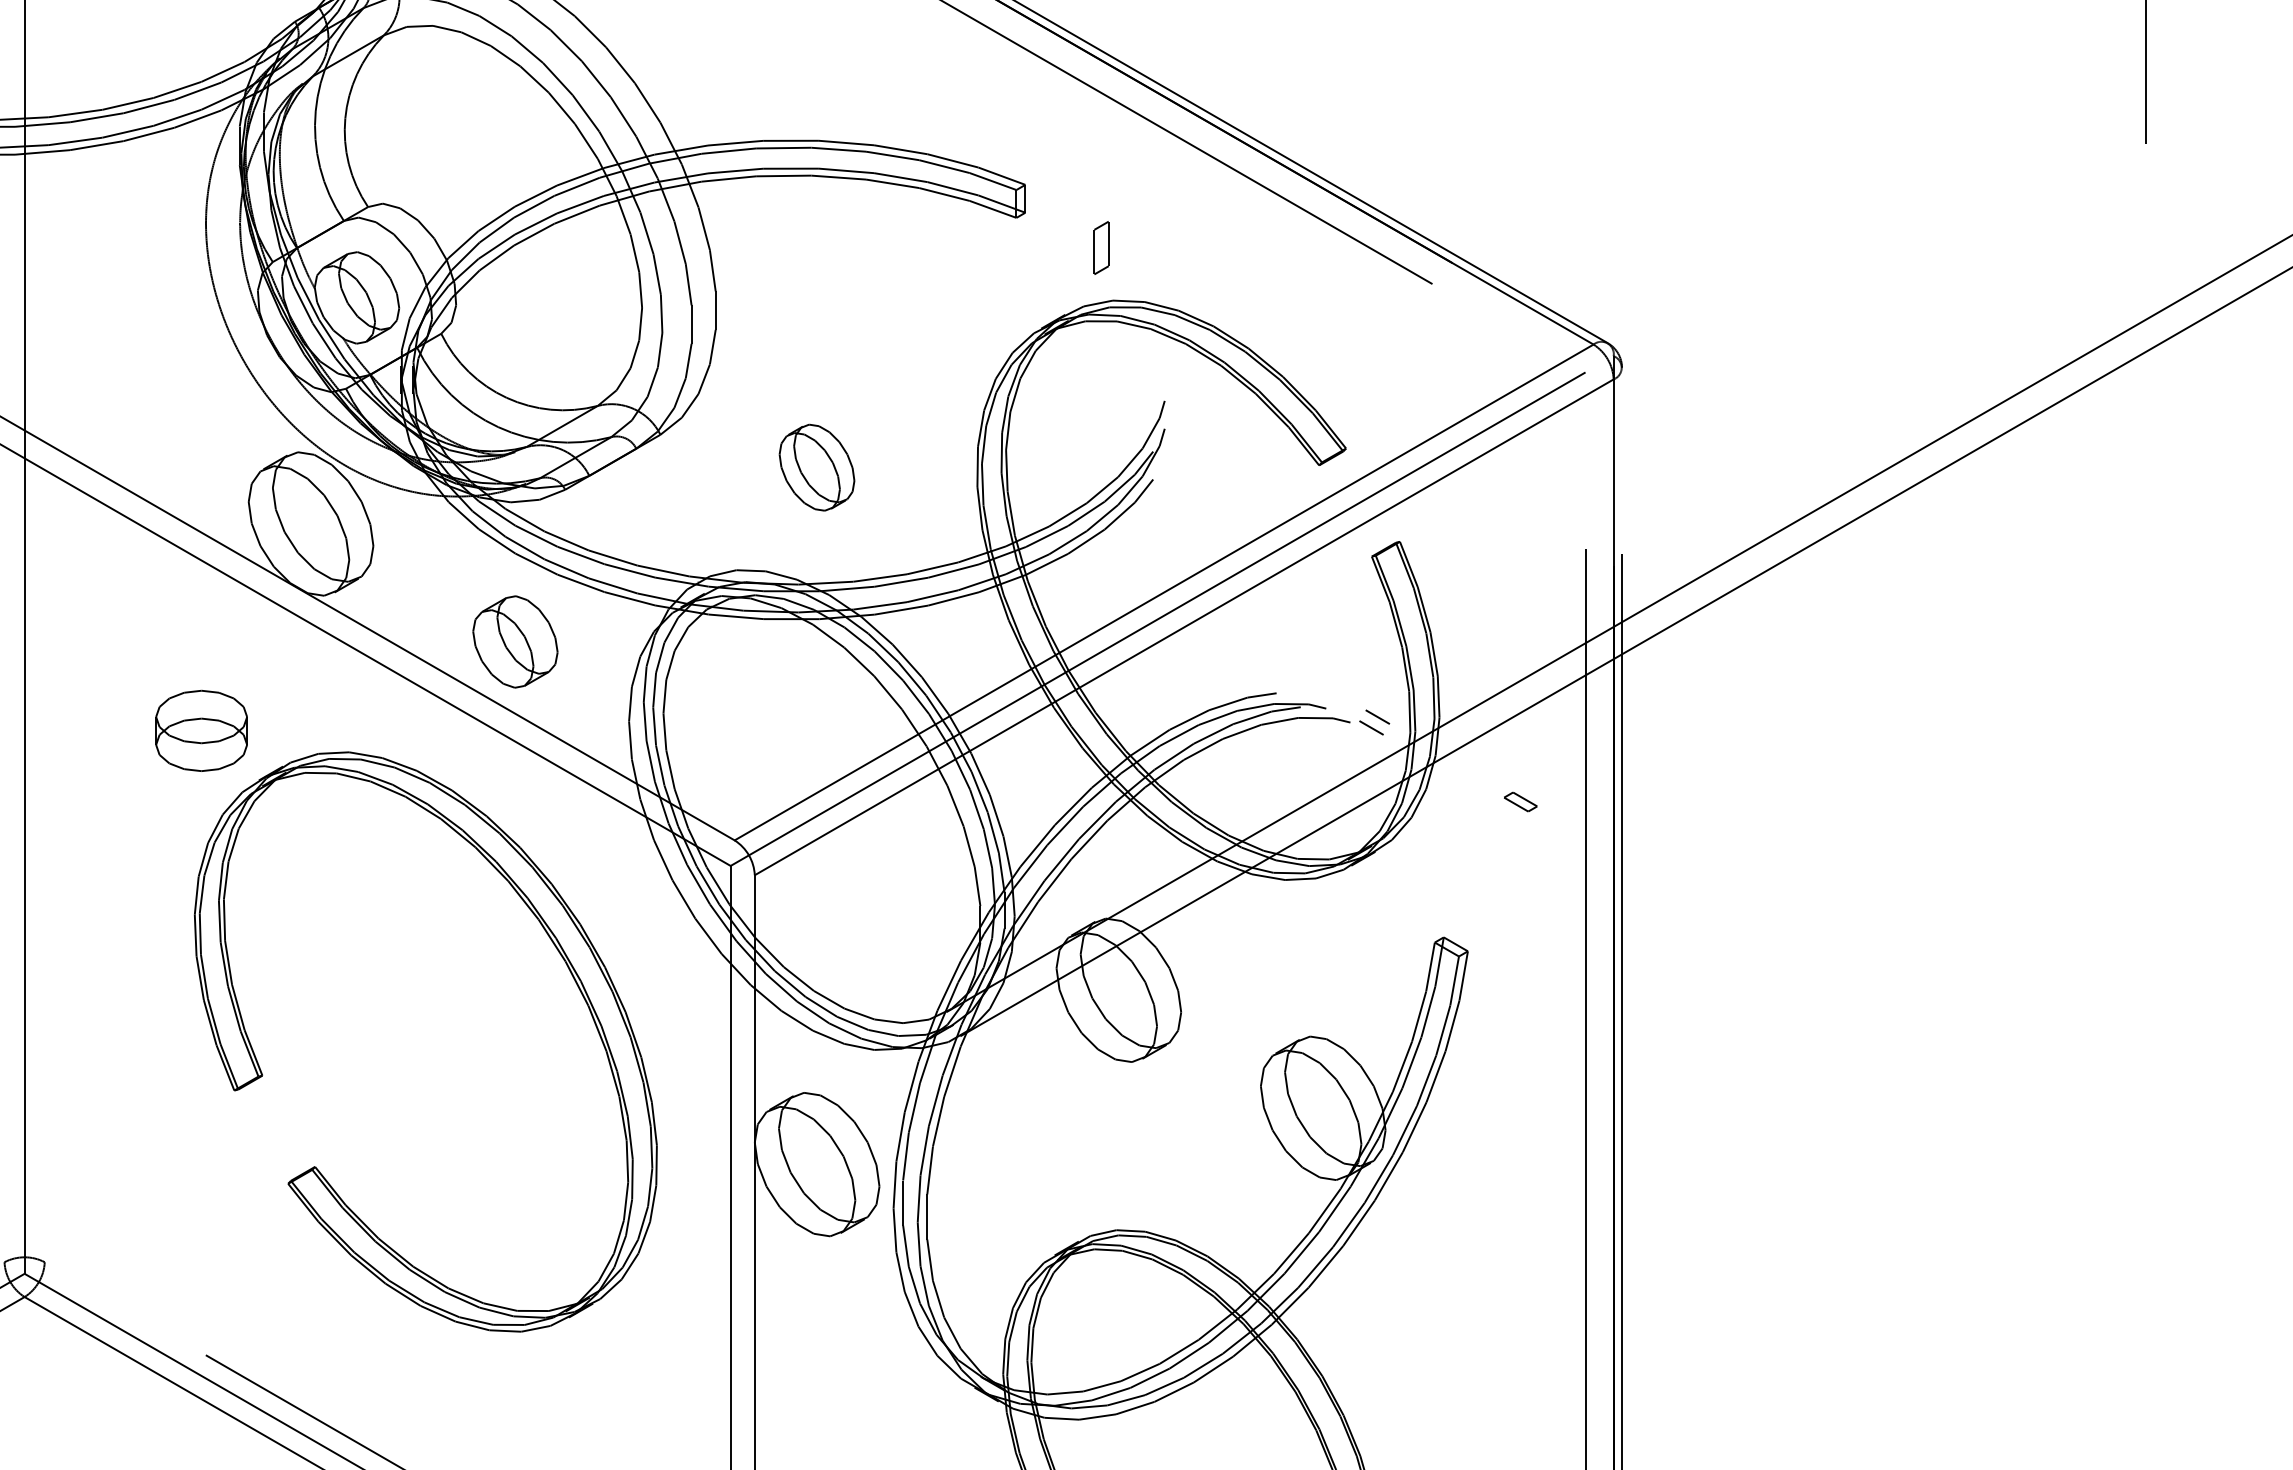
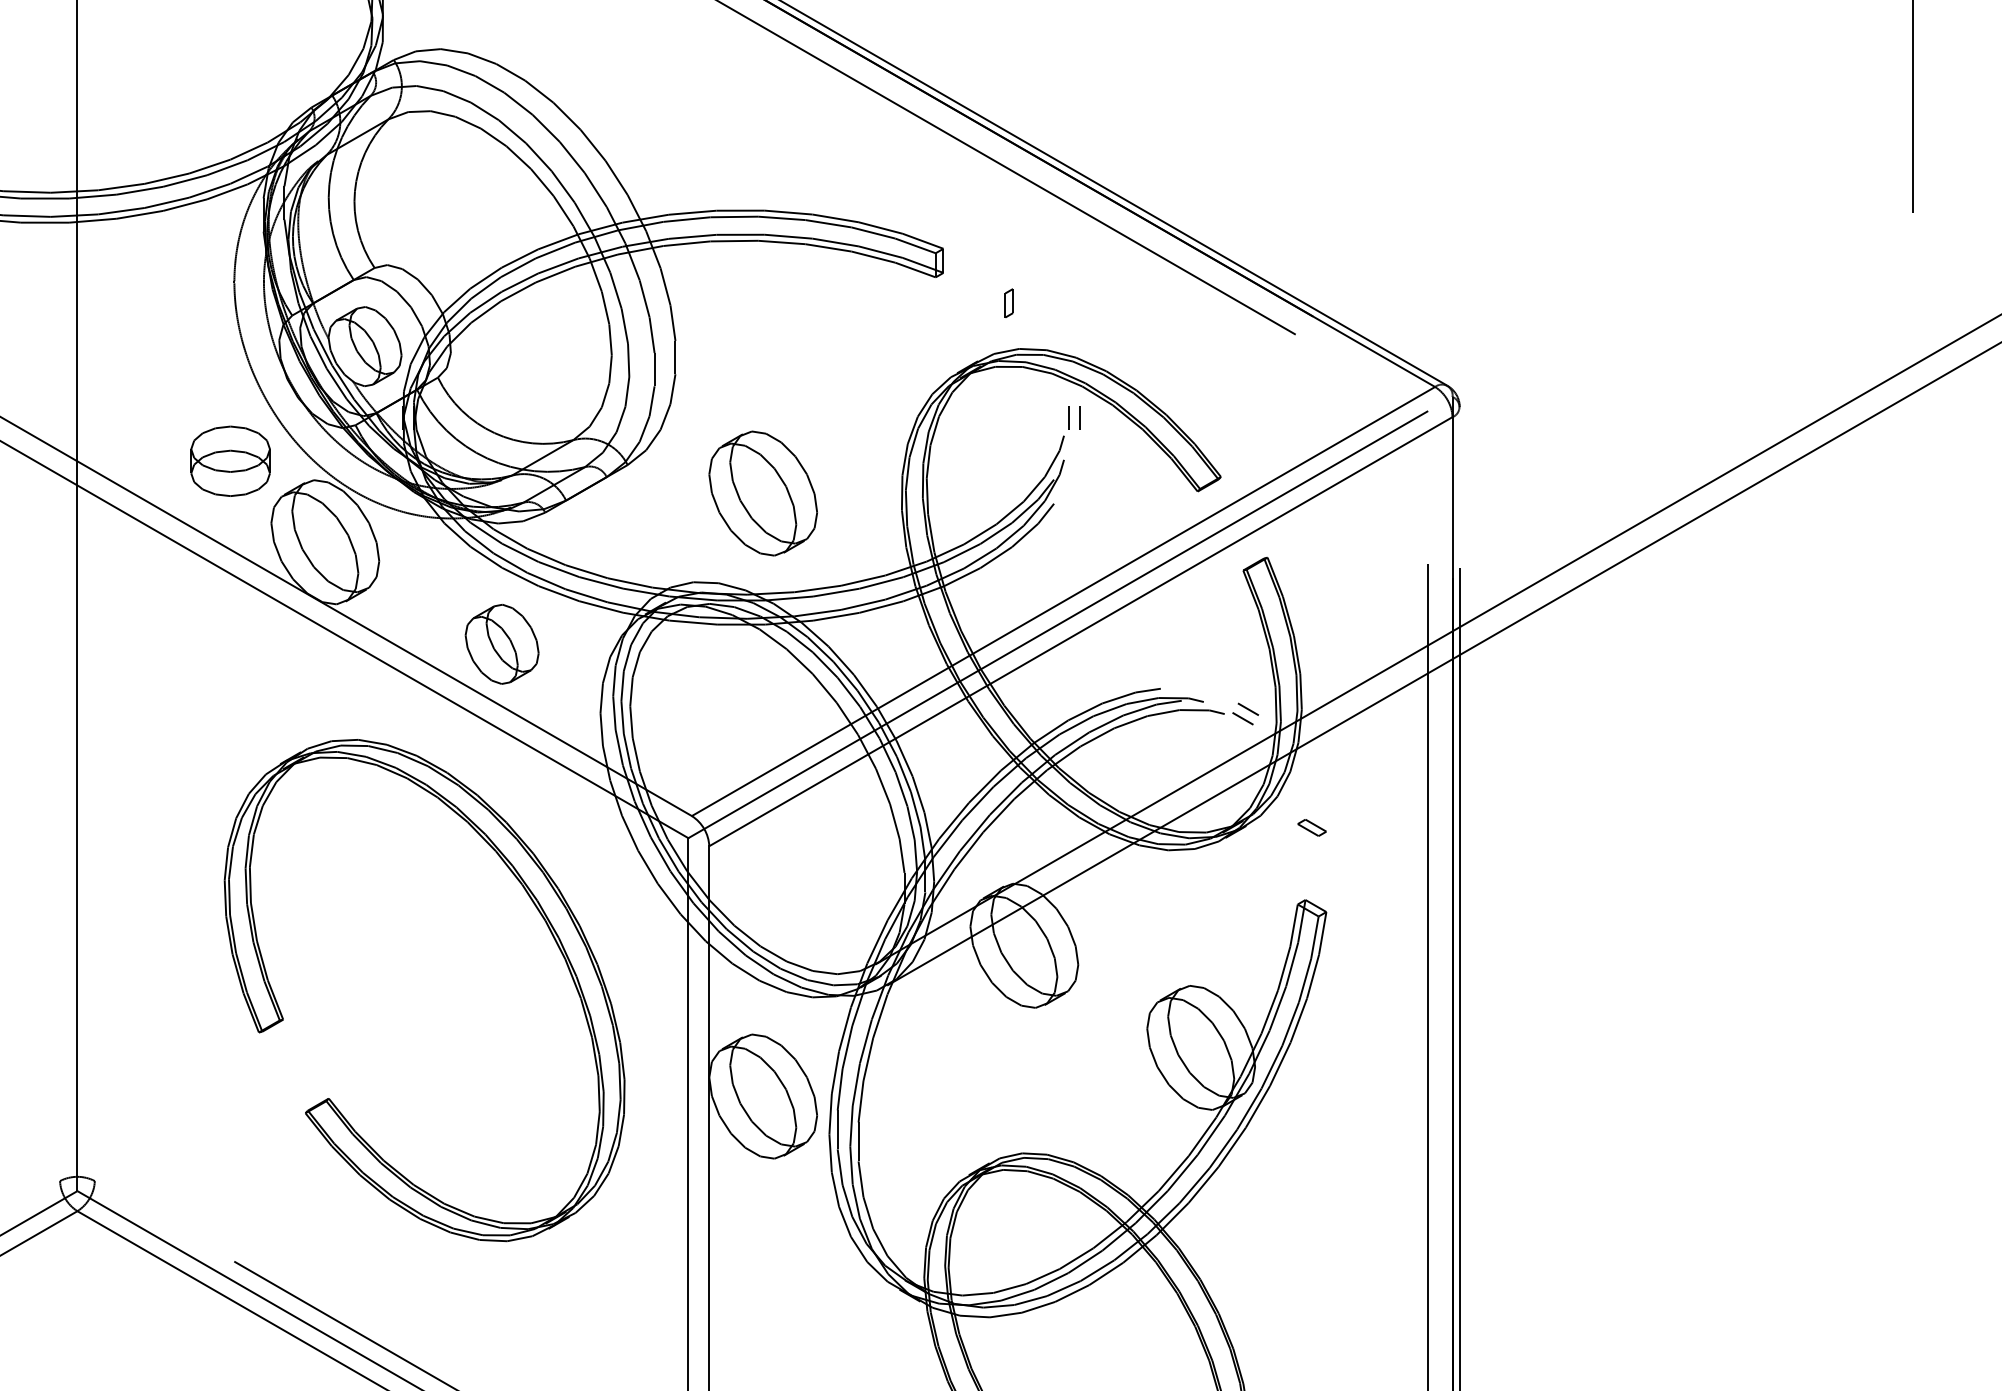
part: (1100, 246) -> (1008, 302), size x0.62
line: (1171, 379) -> (1069, 417), added
line: (1182, 379) -> (1079, 417), added
part: (816, 467) -> (762, 493), size x1.67
part: (201, 729) -> (230, 460), moved
part: (1520, 801) -> (1311, 827), moved

